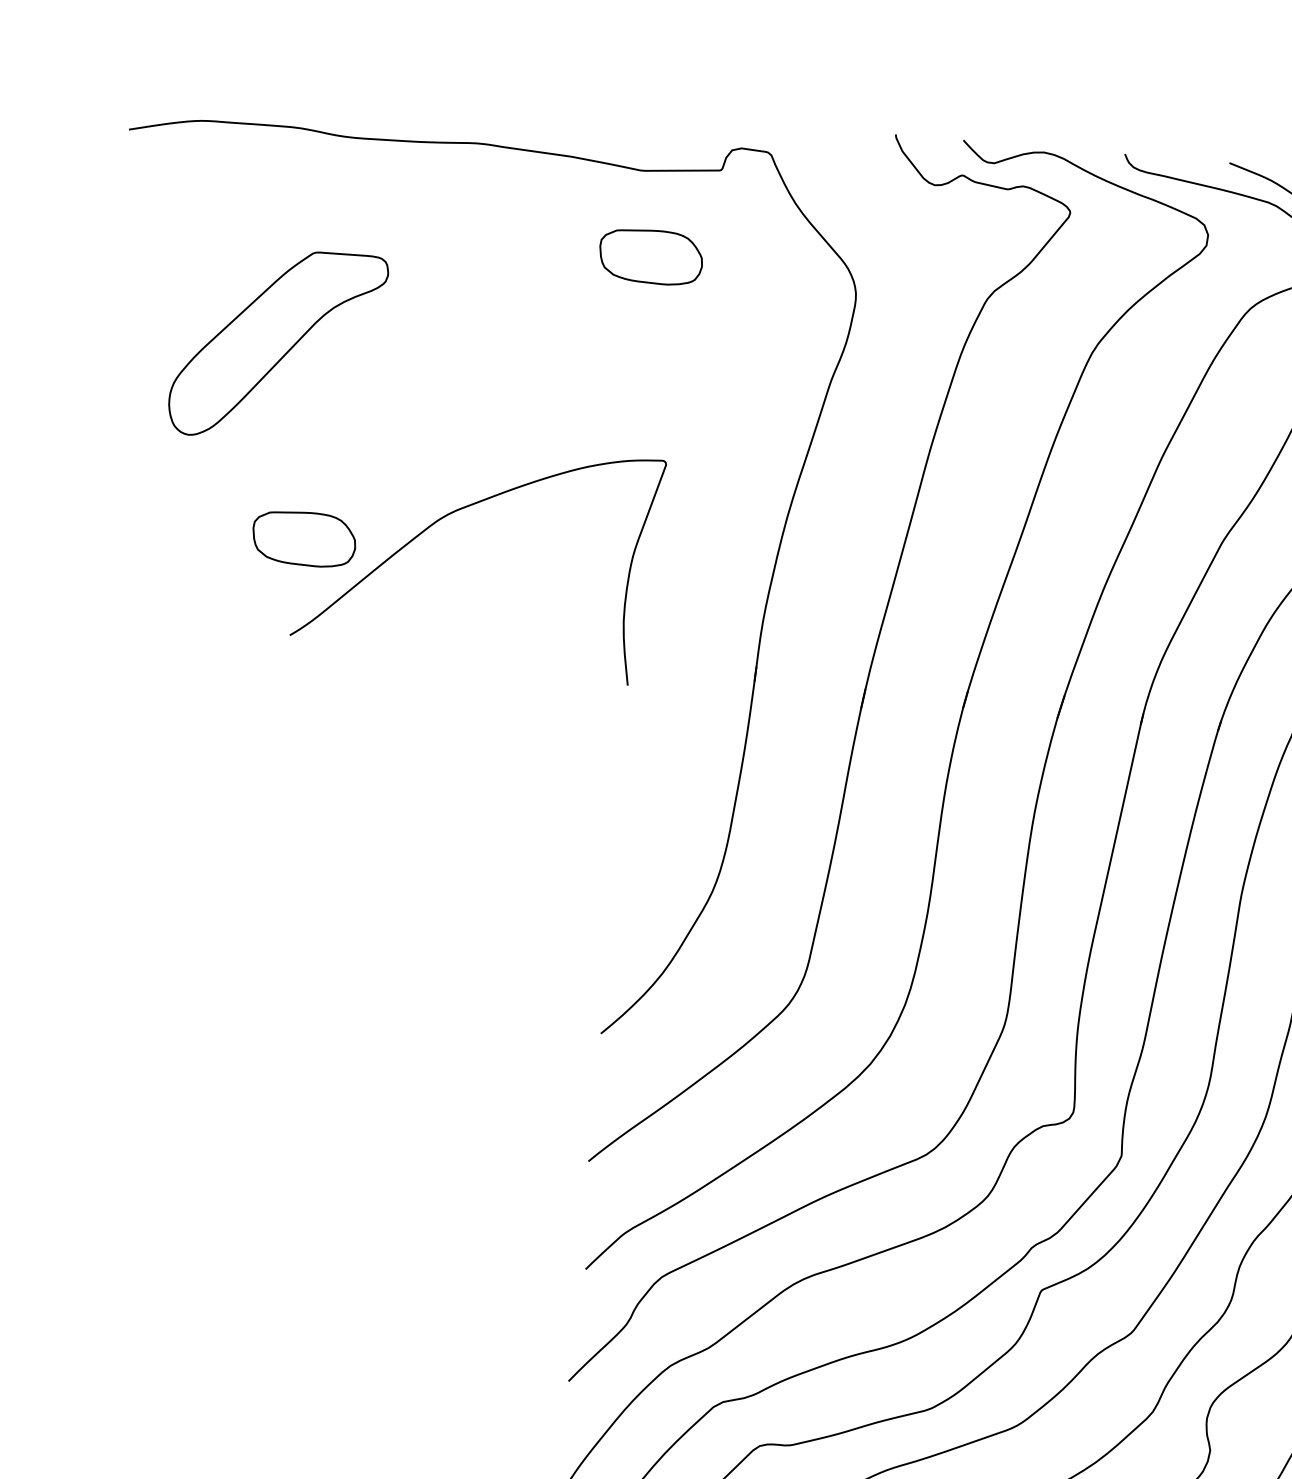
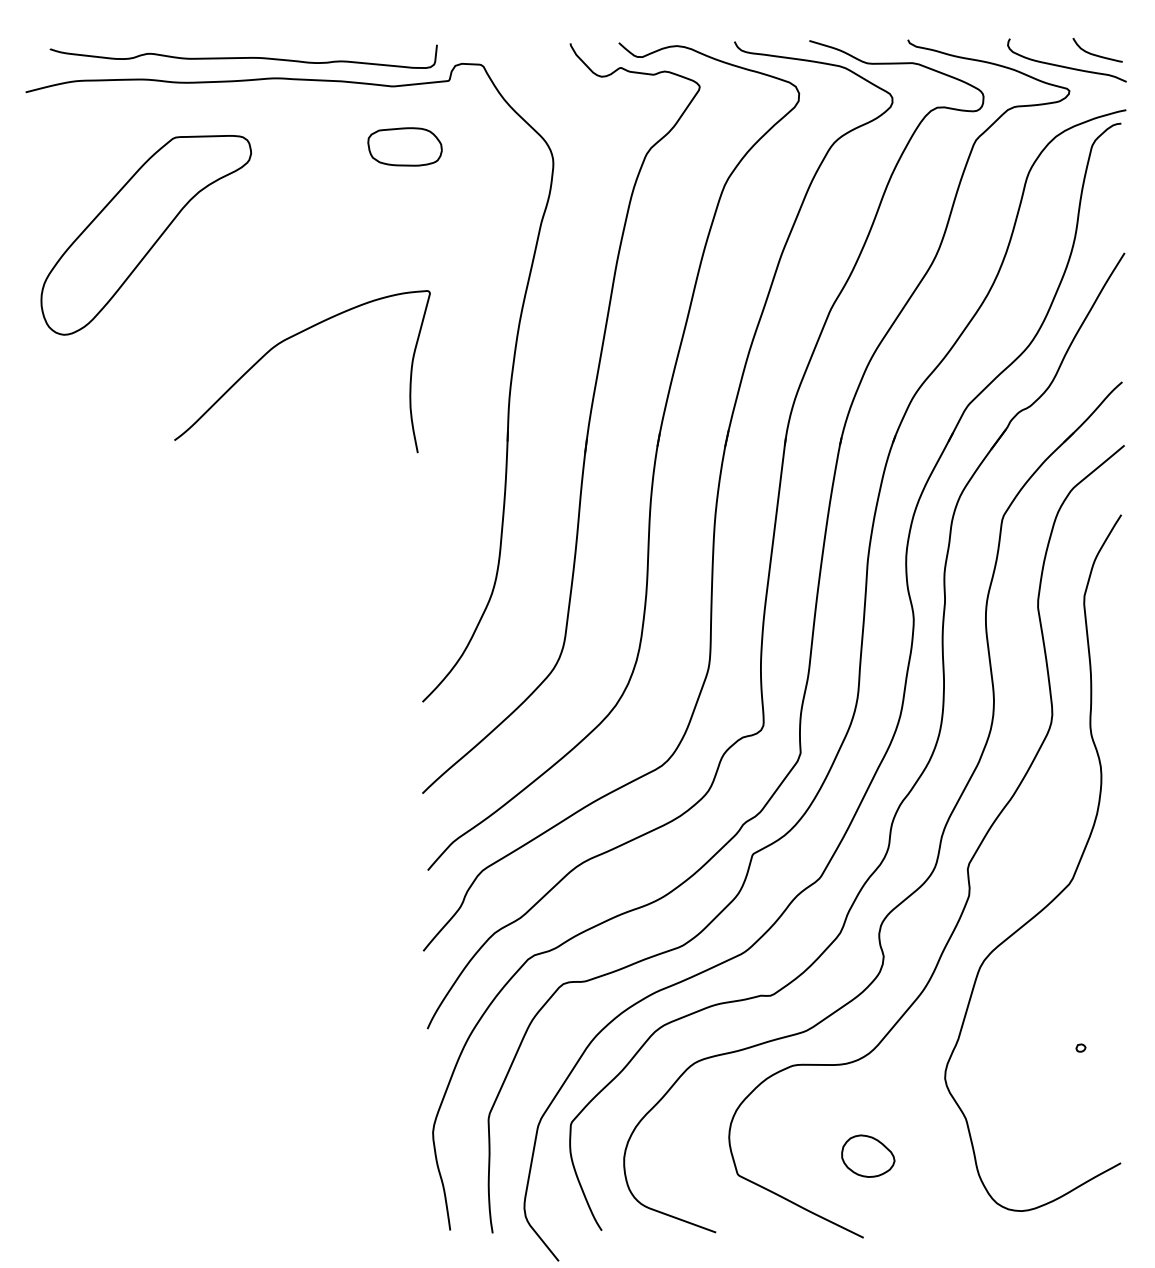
curve: (437, 110) -> (243, 57), added
part: (276, 345) -> (145, 235), size x1.43
part: (303, 538) -> (177, 370), removed

